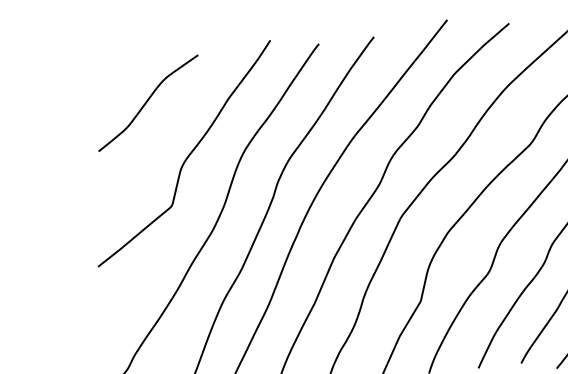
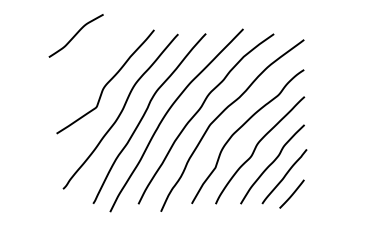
curve: (146, 102) -> (75, 35), moved

